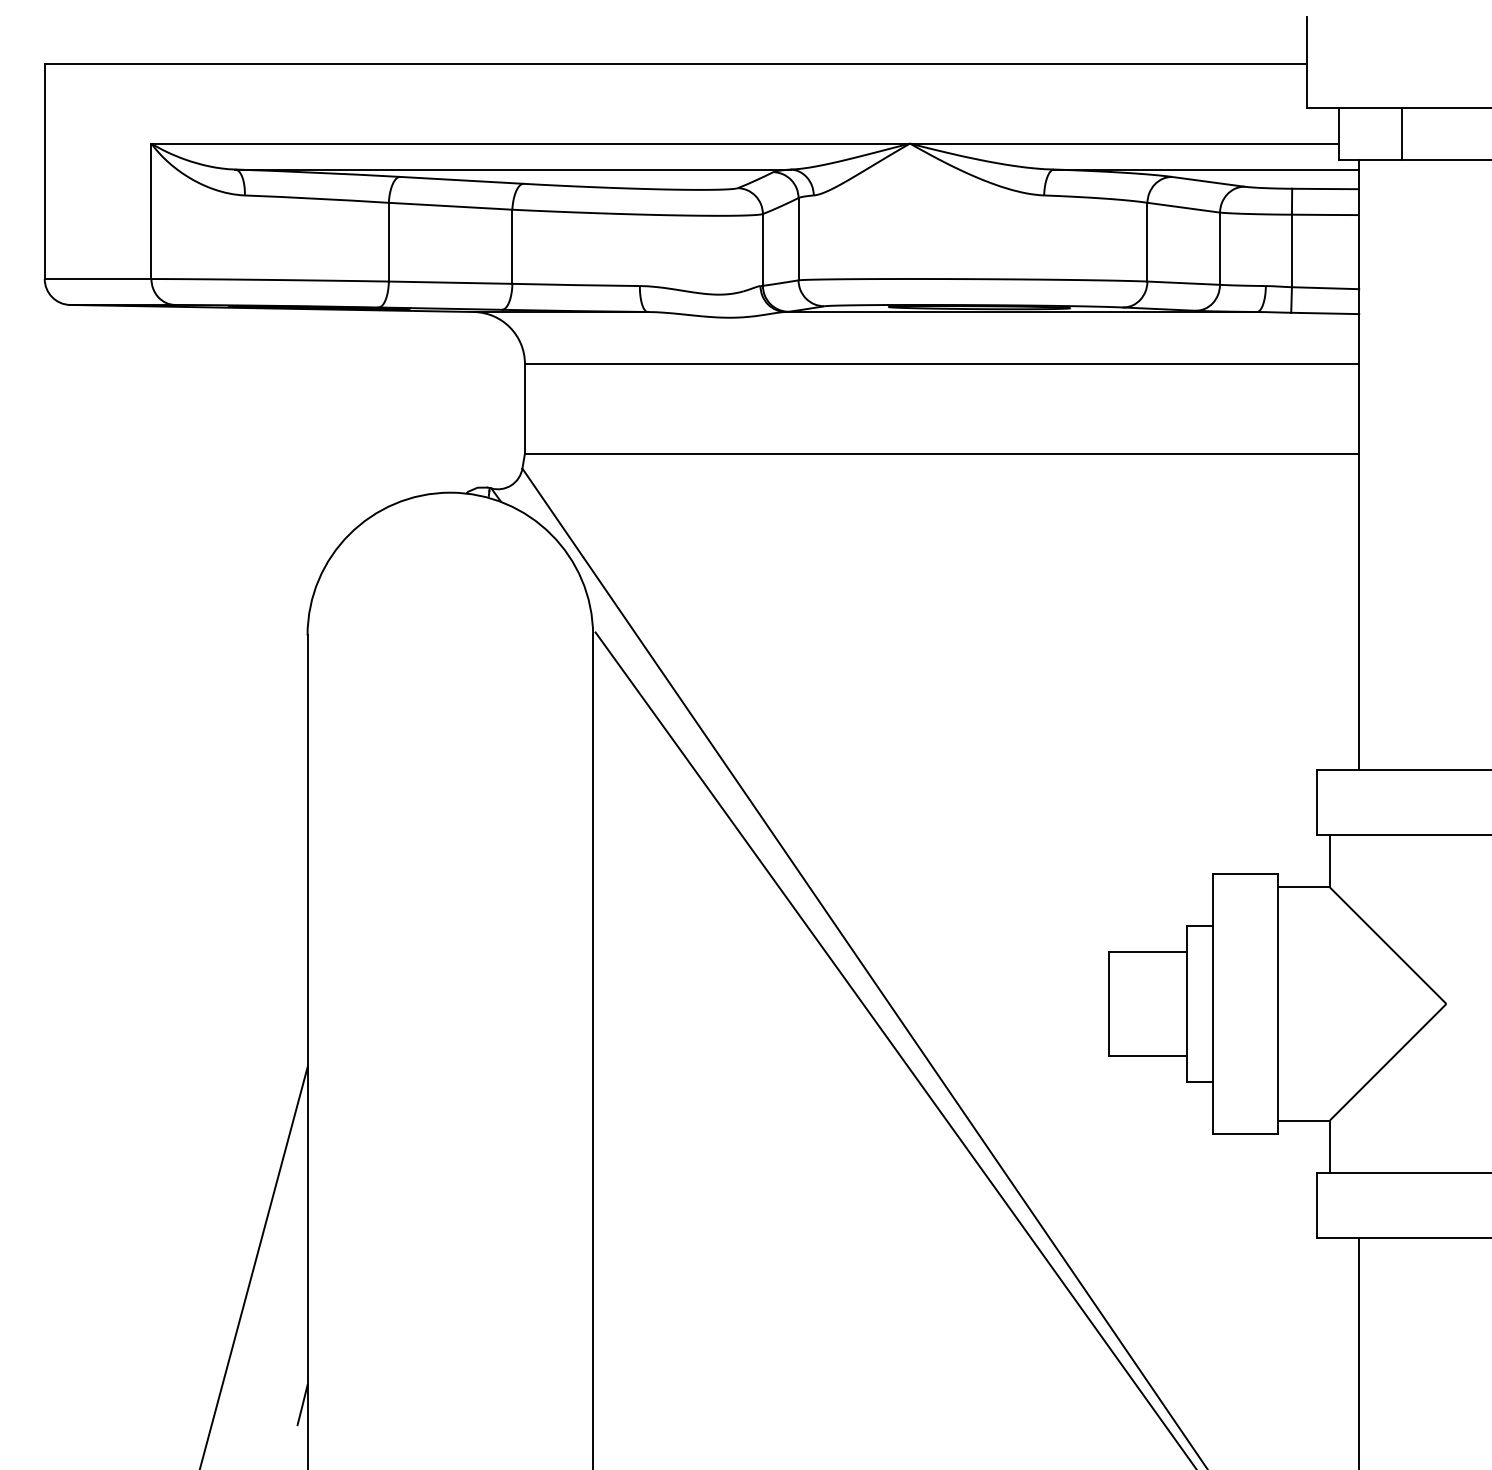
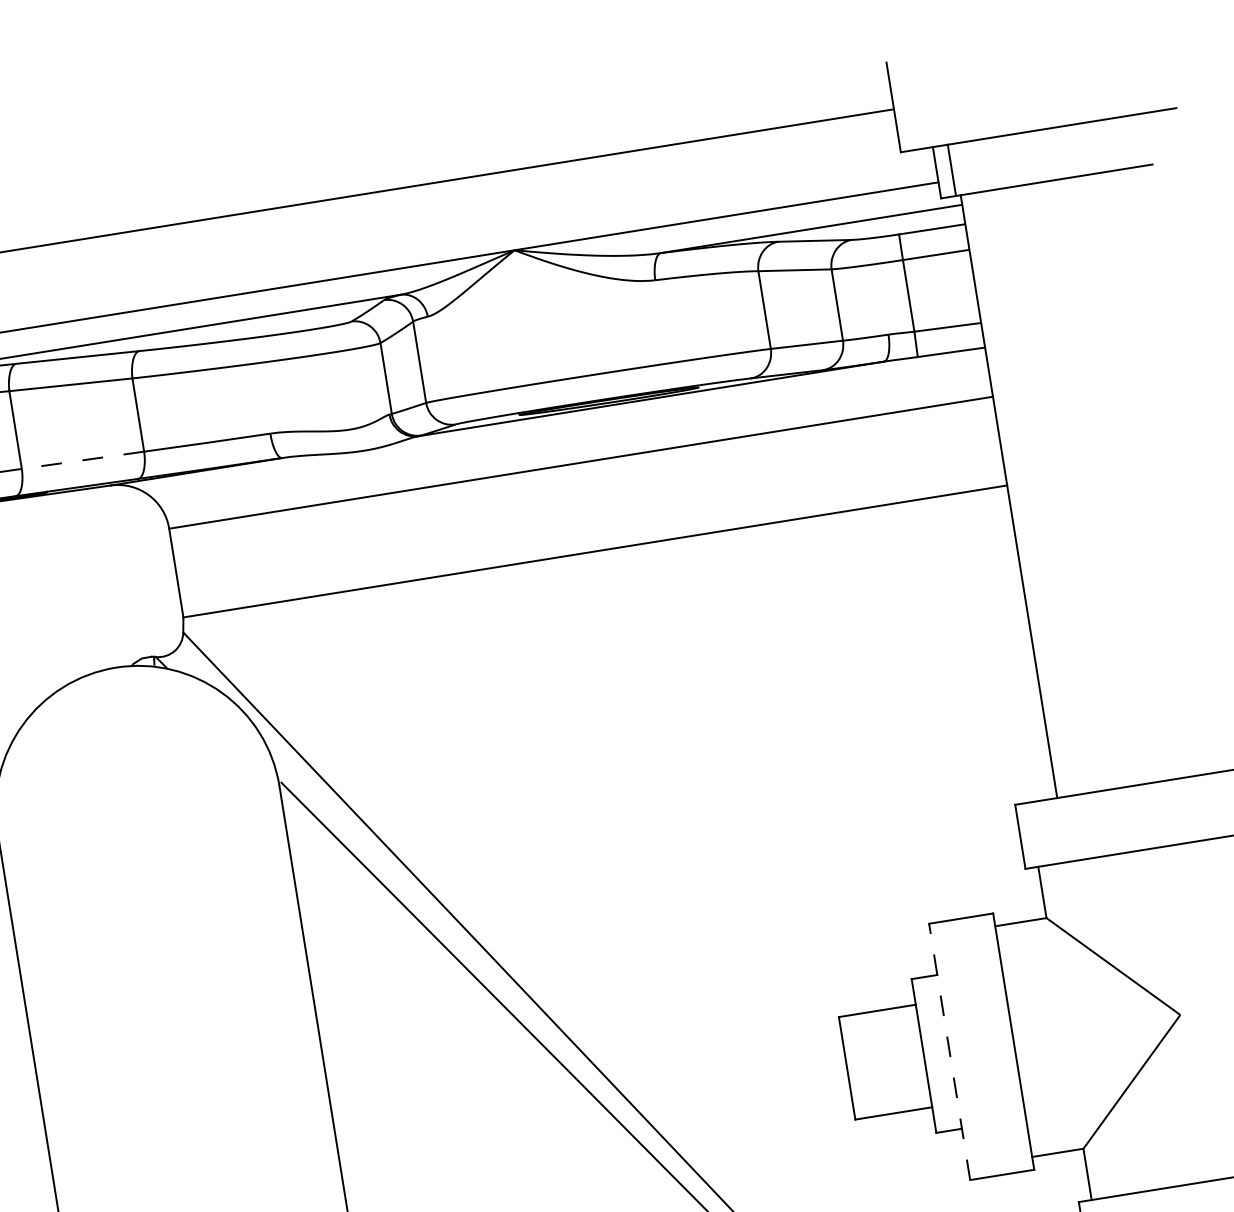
line: (1402, 133) -> (951, 169), moved
line: (450, 282) -> (82, 460), solid -> dashed
line: (1212, 1003) -> (949, 1051), solid -> dashed

